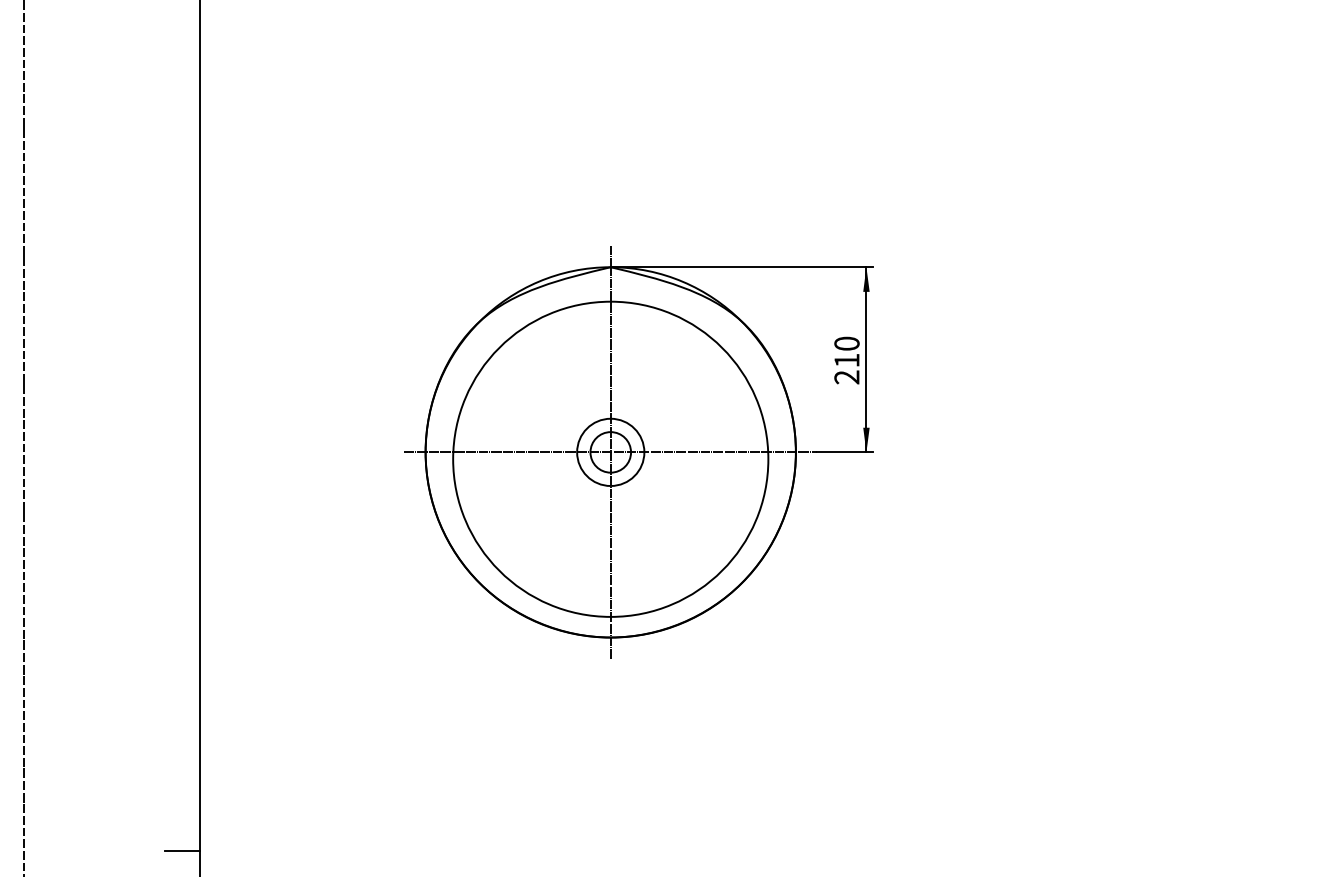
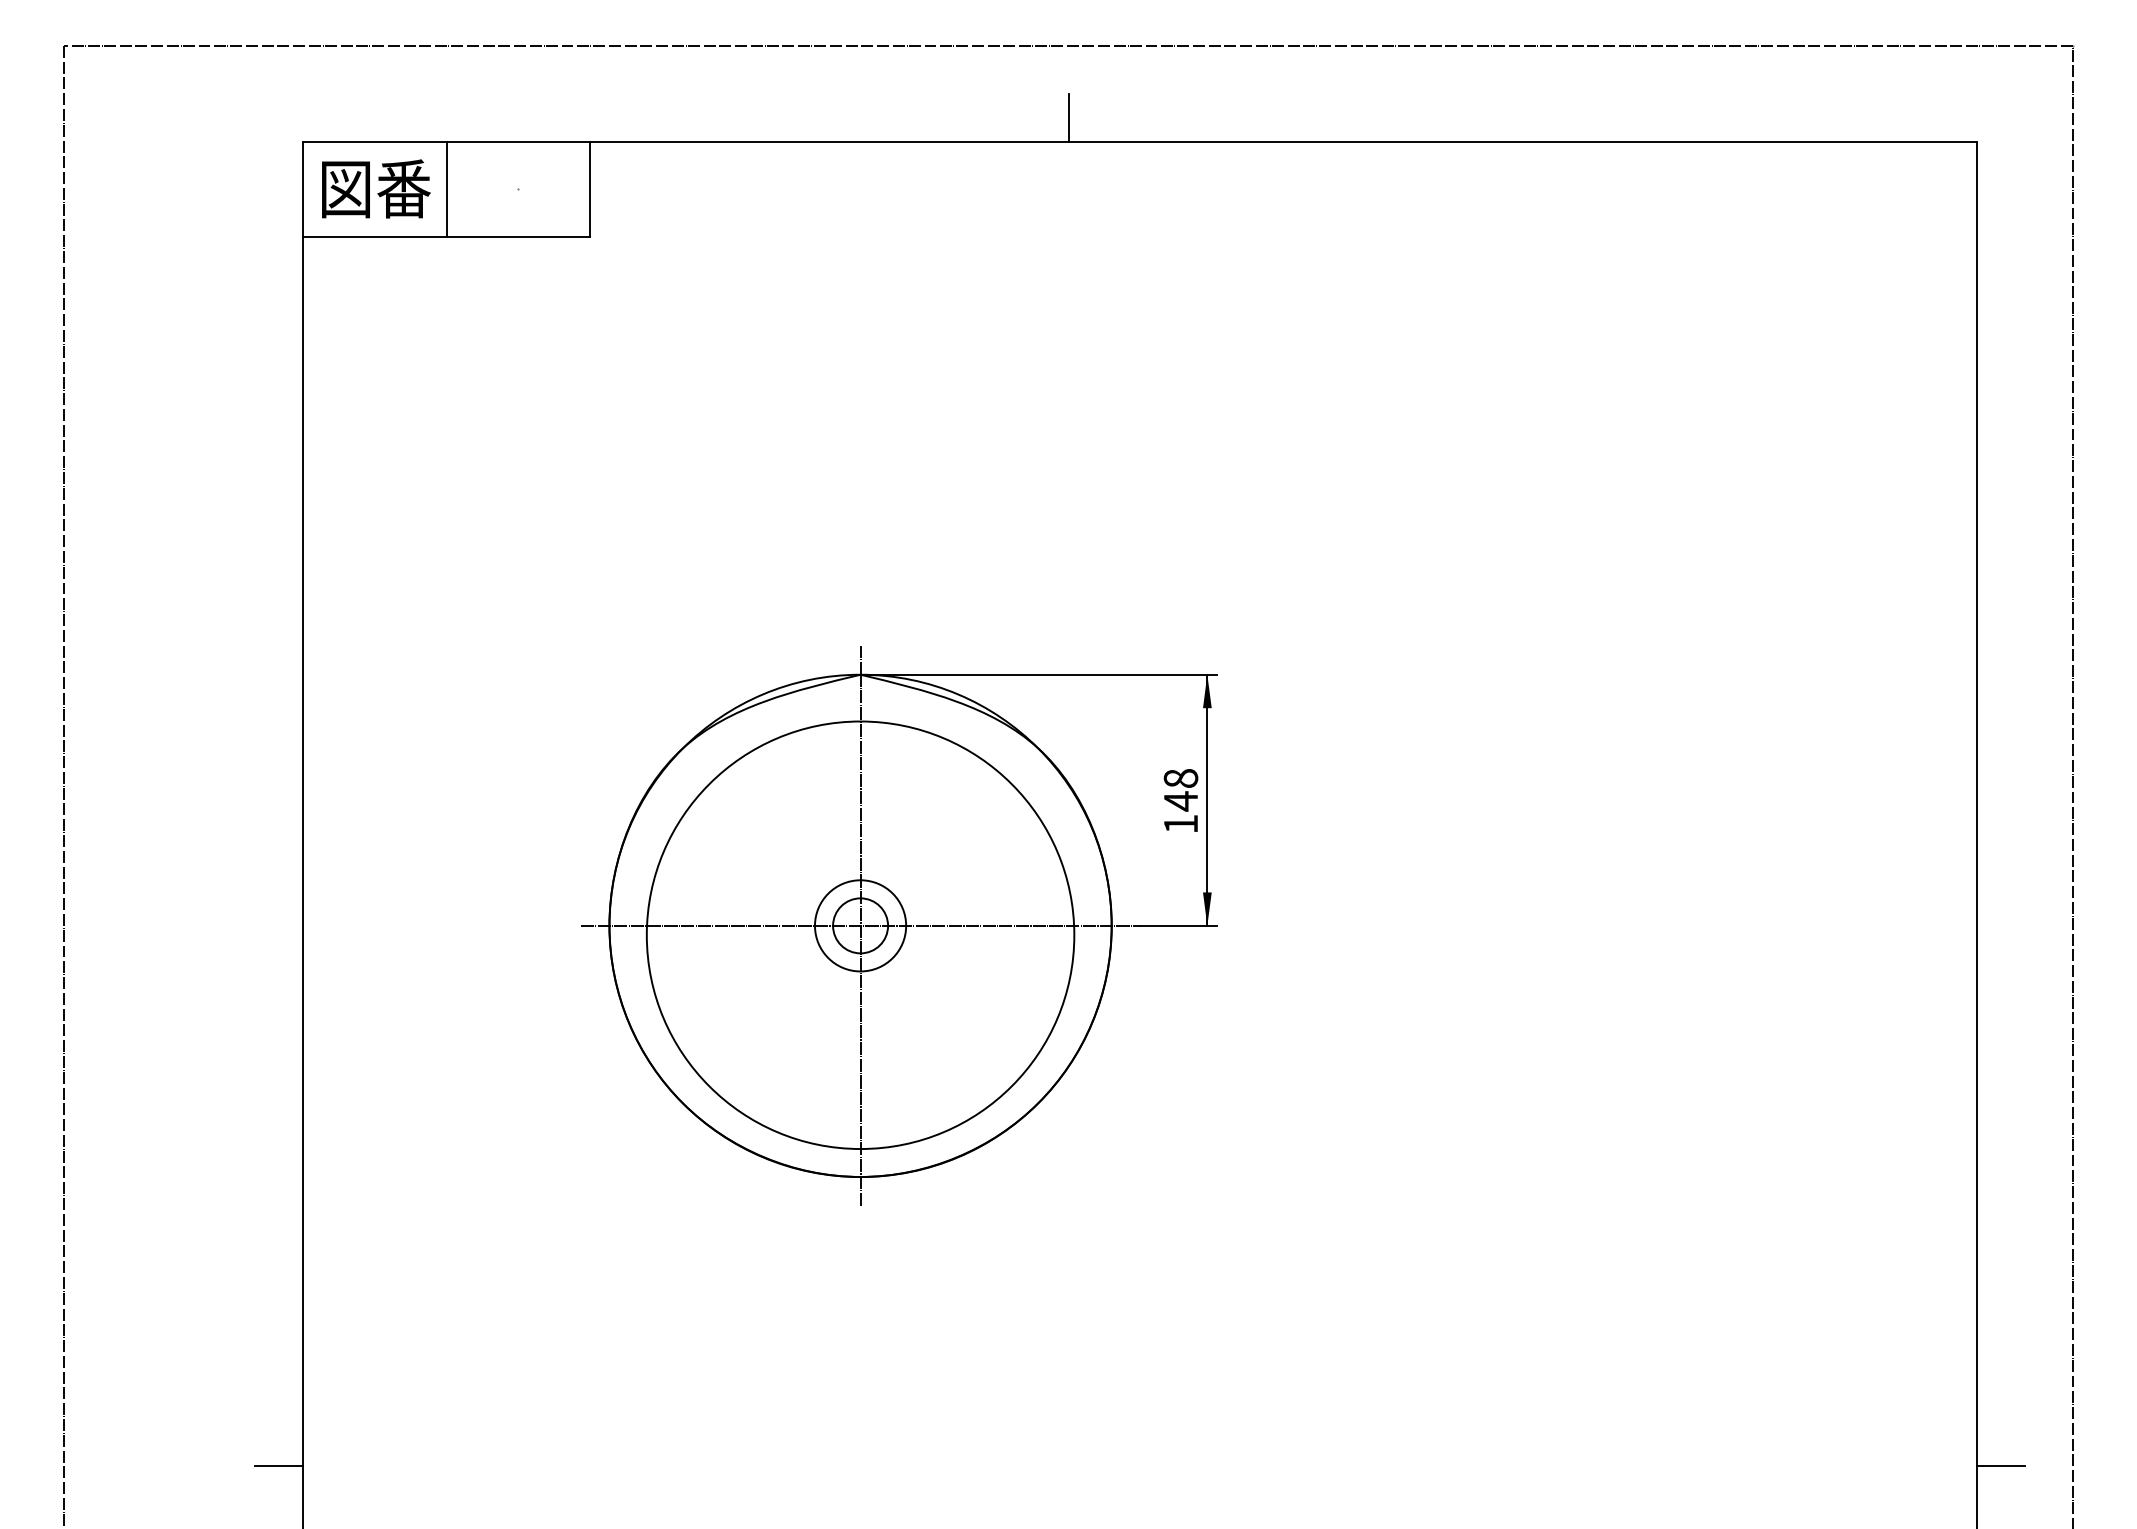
text: (846, 360) -> (1180, 801), 210 -> 148

